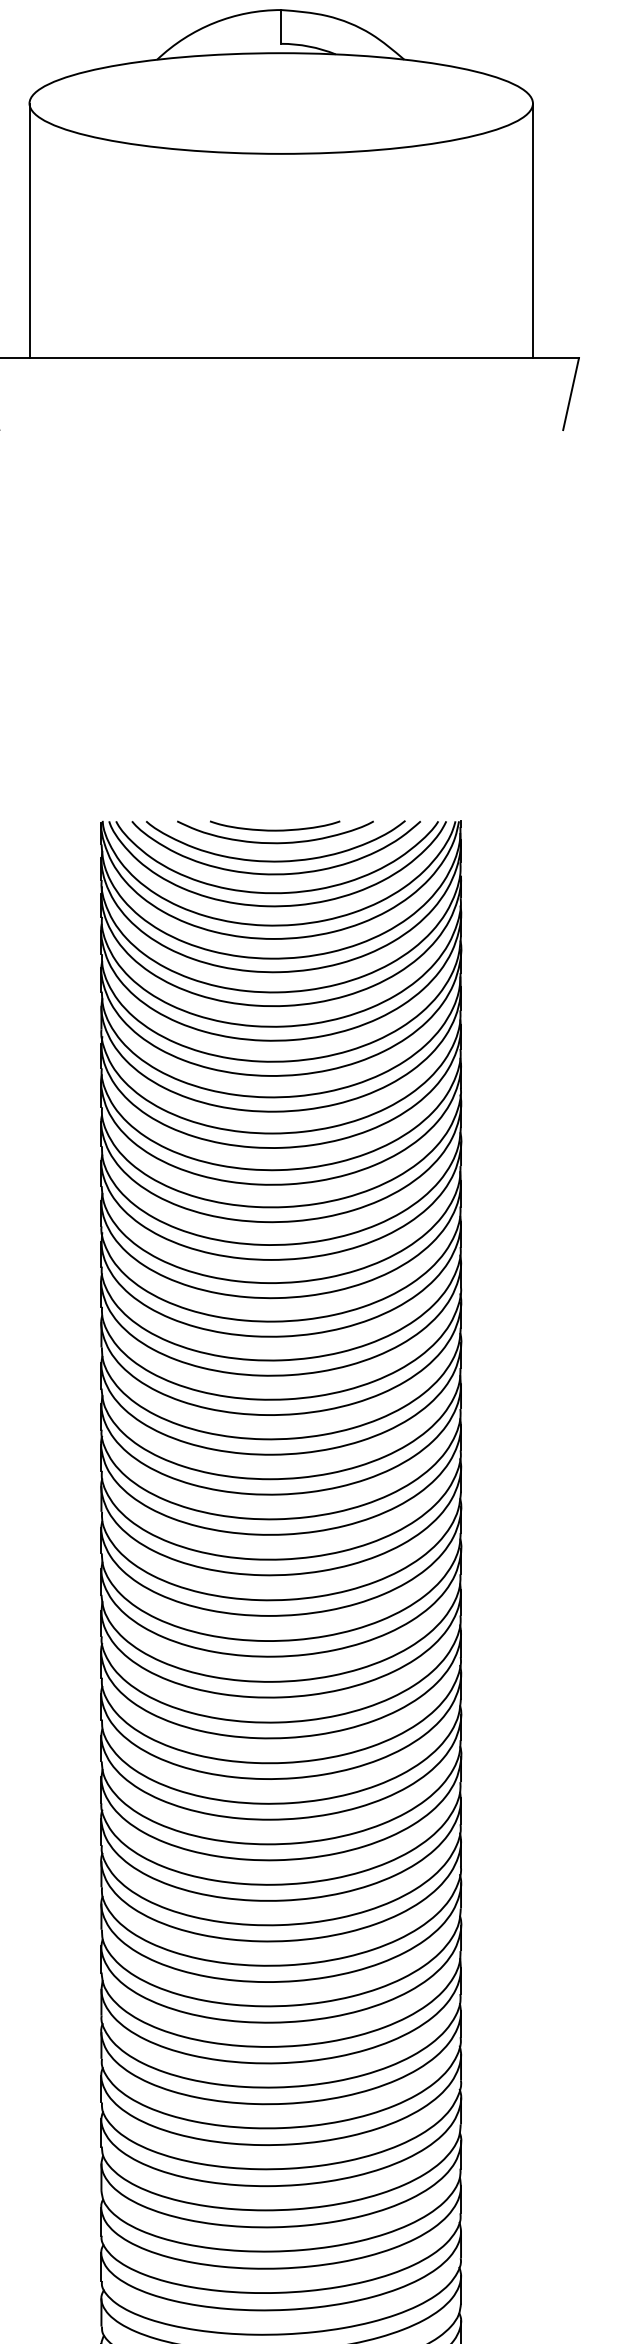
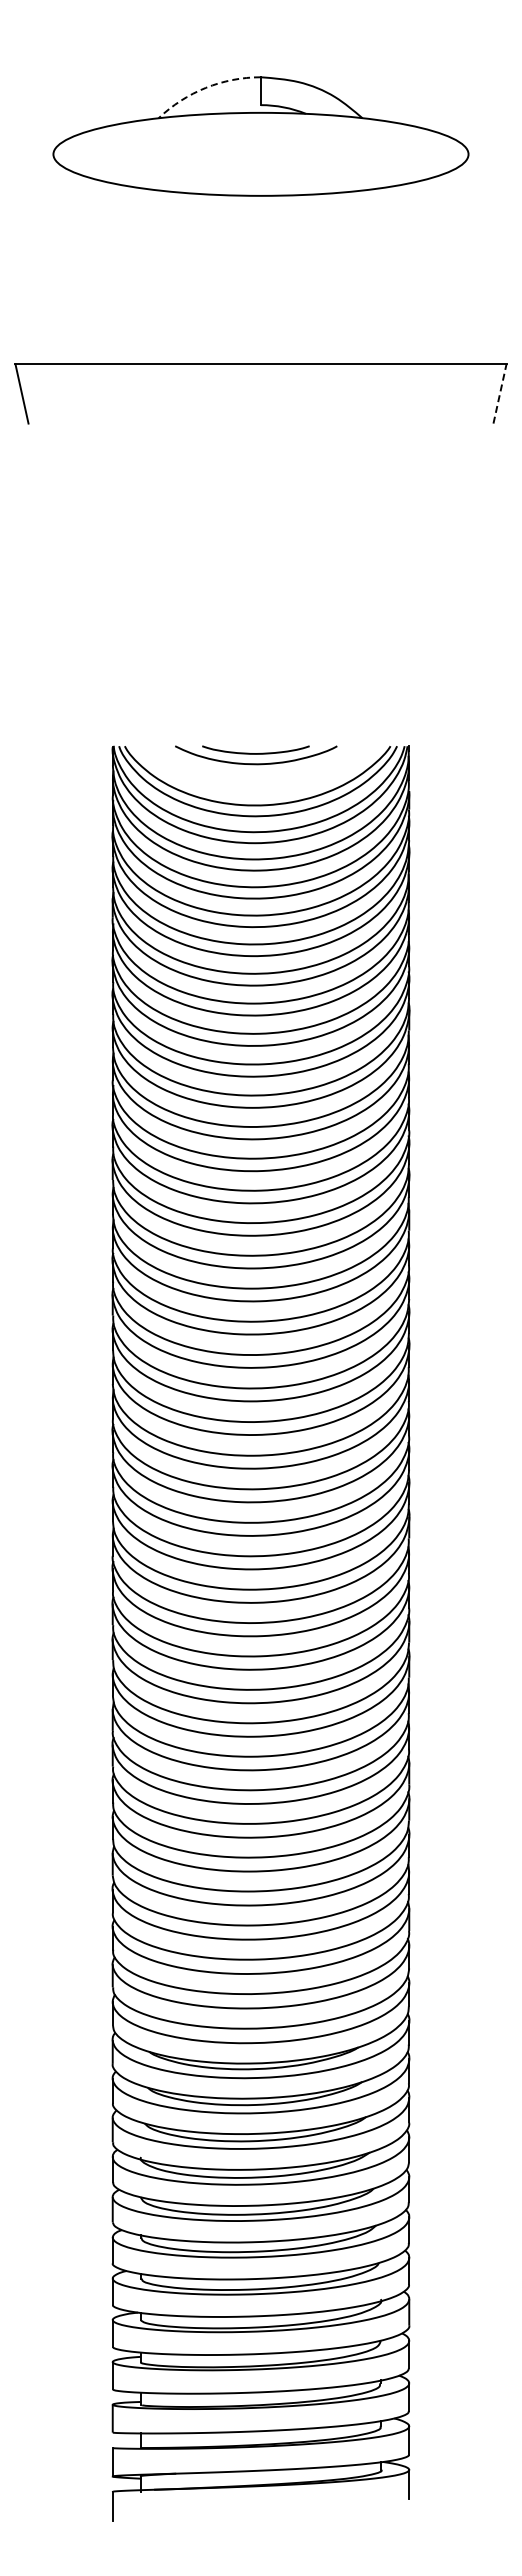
arc: (213, 22) -> (205, 87), solid -> dashed
line: (29, 231) -> (53, 259), removed
line: (532, 231) -> (468, 259), removed
line: (571, 393) -> (500, 393), solid -> dashed
part: (275, 860) -> (256, 778), removed

